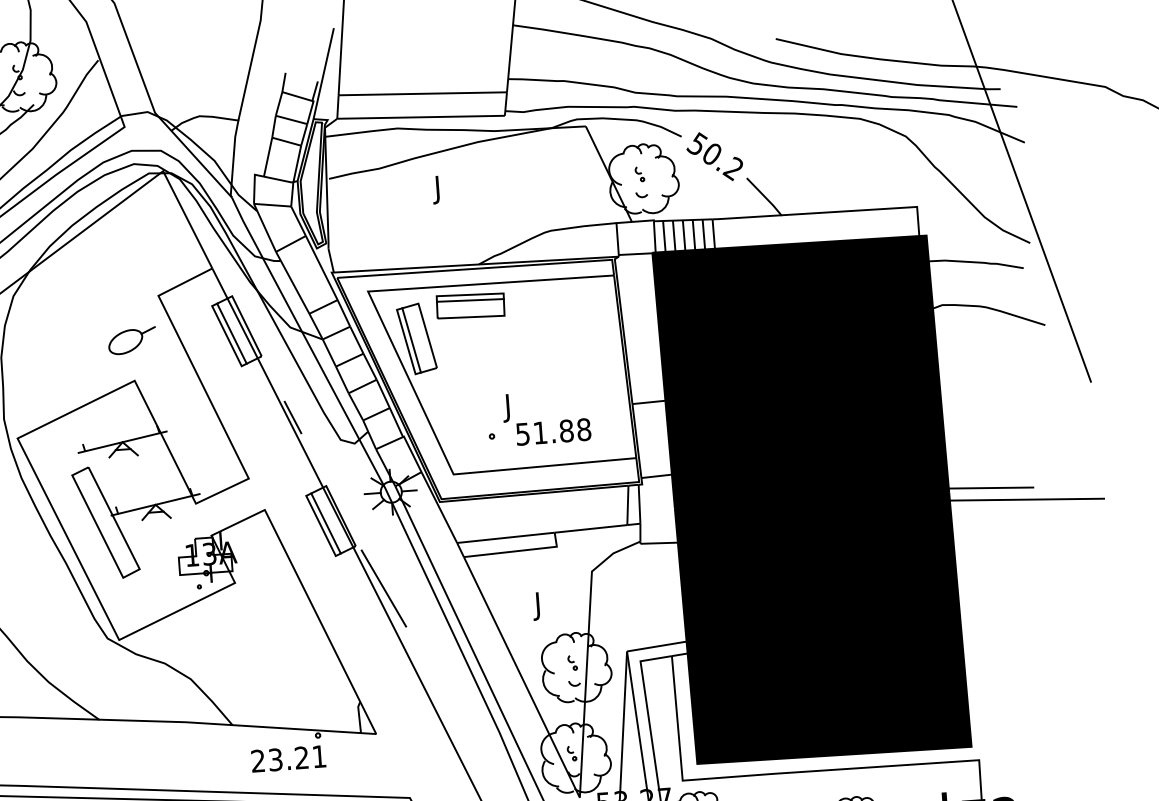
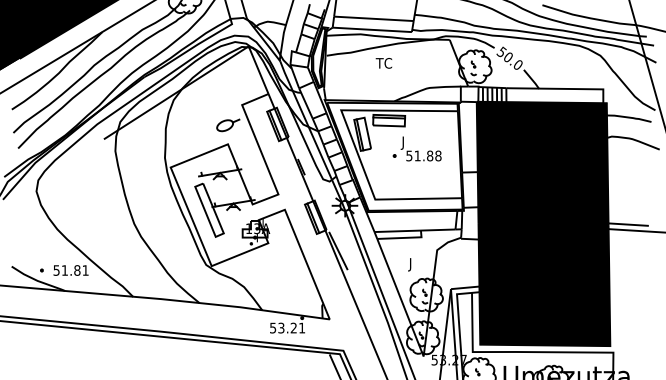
text: (732, 167) -> (517, 64), 50.2 -> 50.0
text: (450, 188) -> (383, 64), J -> TC
part: (536, 417) -> (416, 148), moved
text: (258, 759) -> (273, 327), 23.21 -> 53.21

